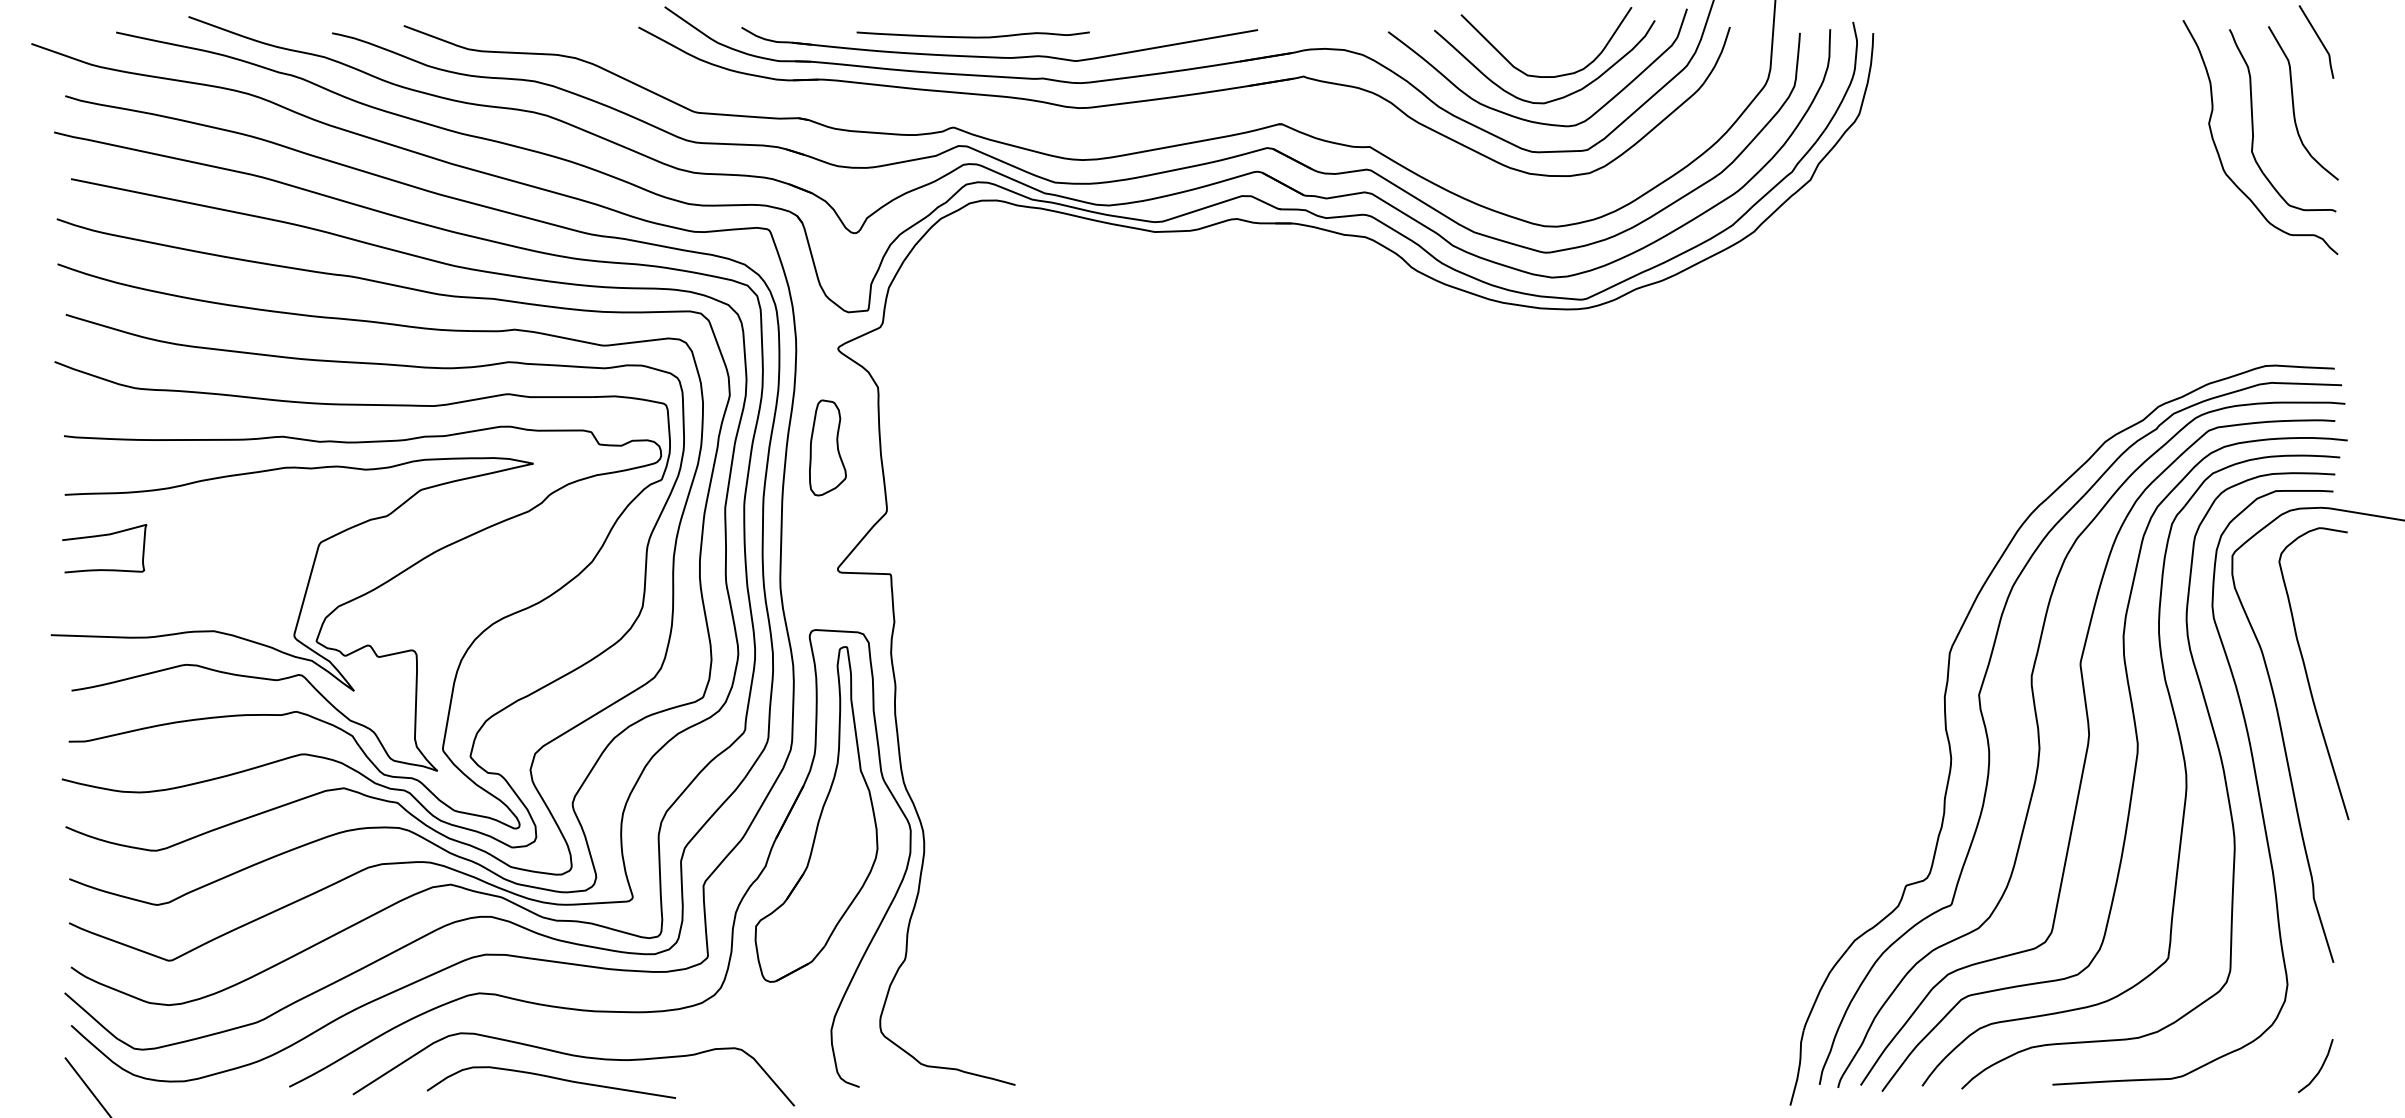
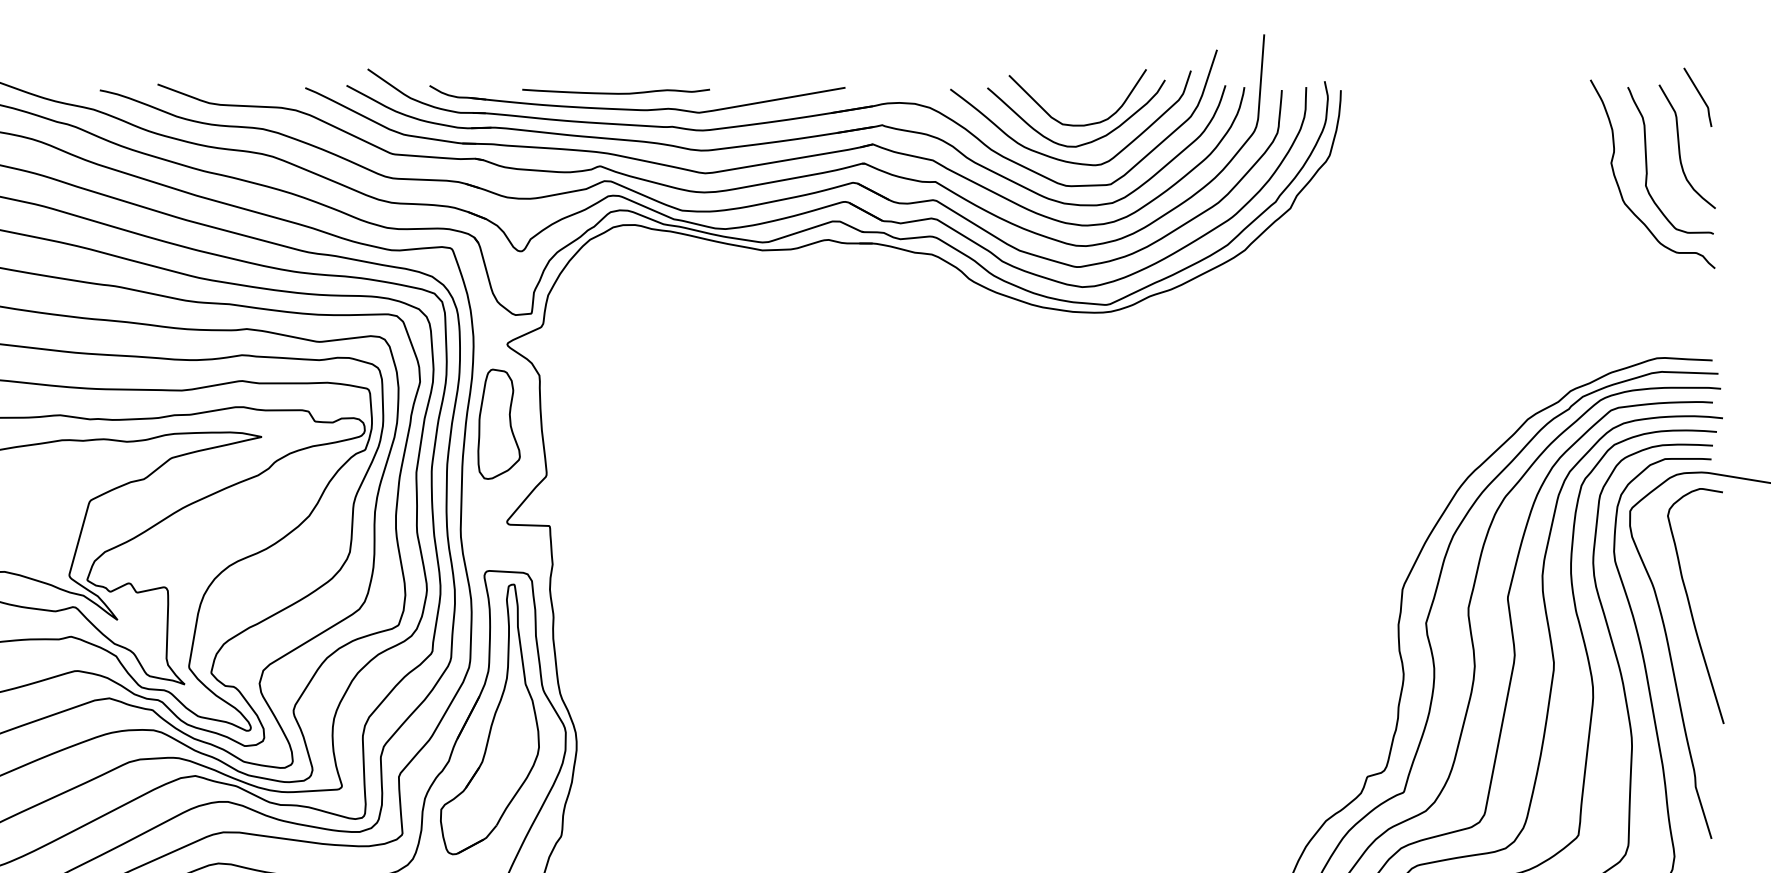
part: (1170, 115) -> (774, 156), added
part: (827, 447) -> (498, 423), size x1.43

